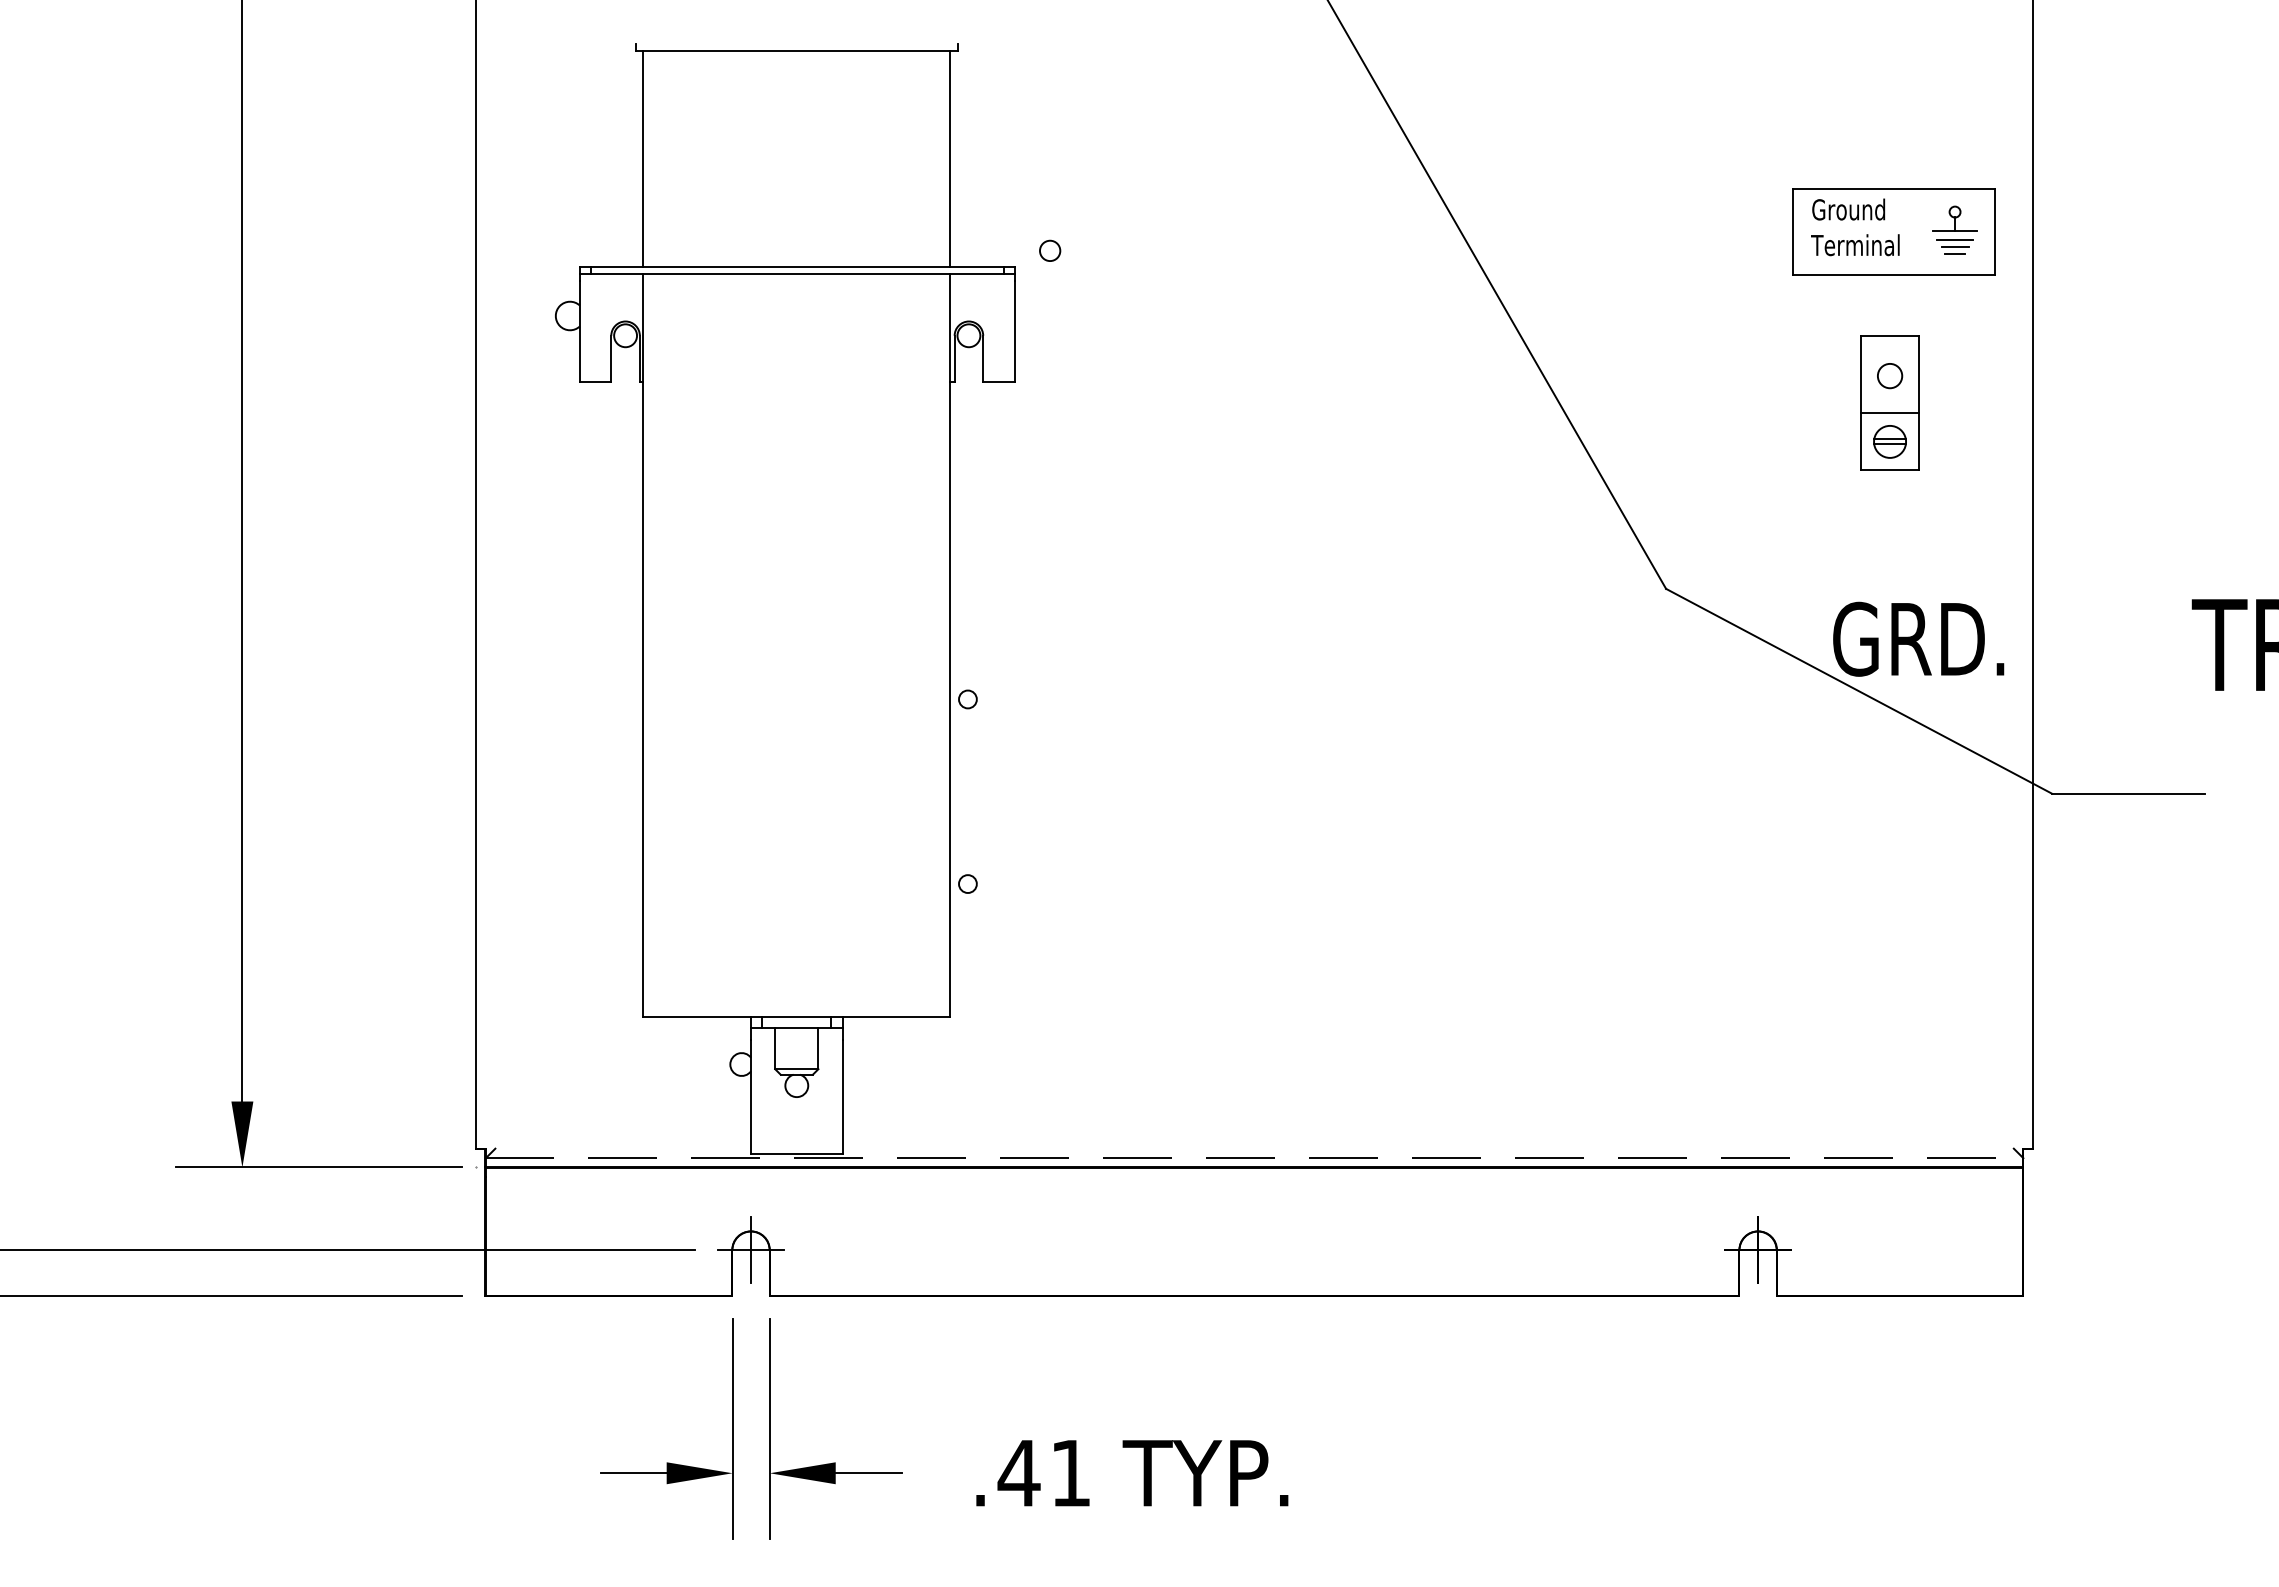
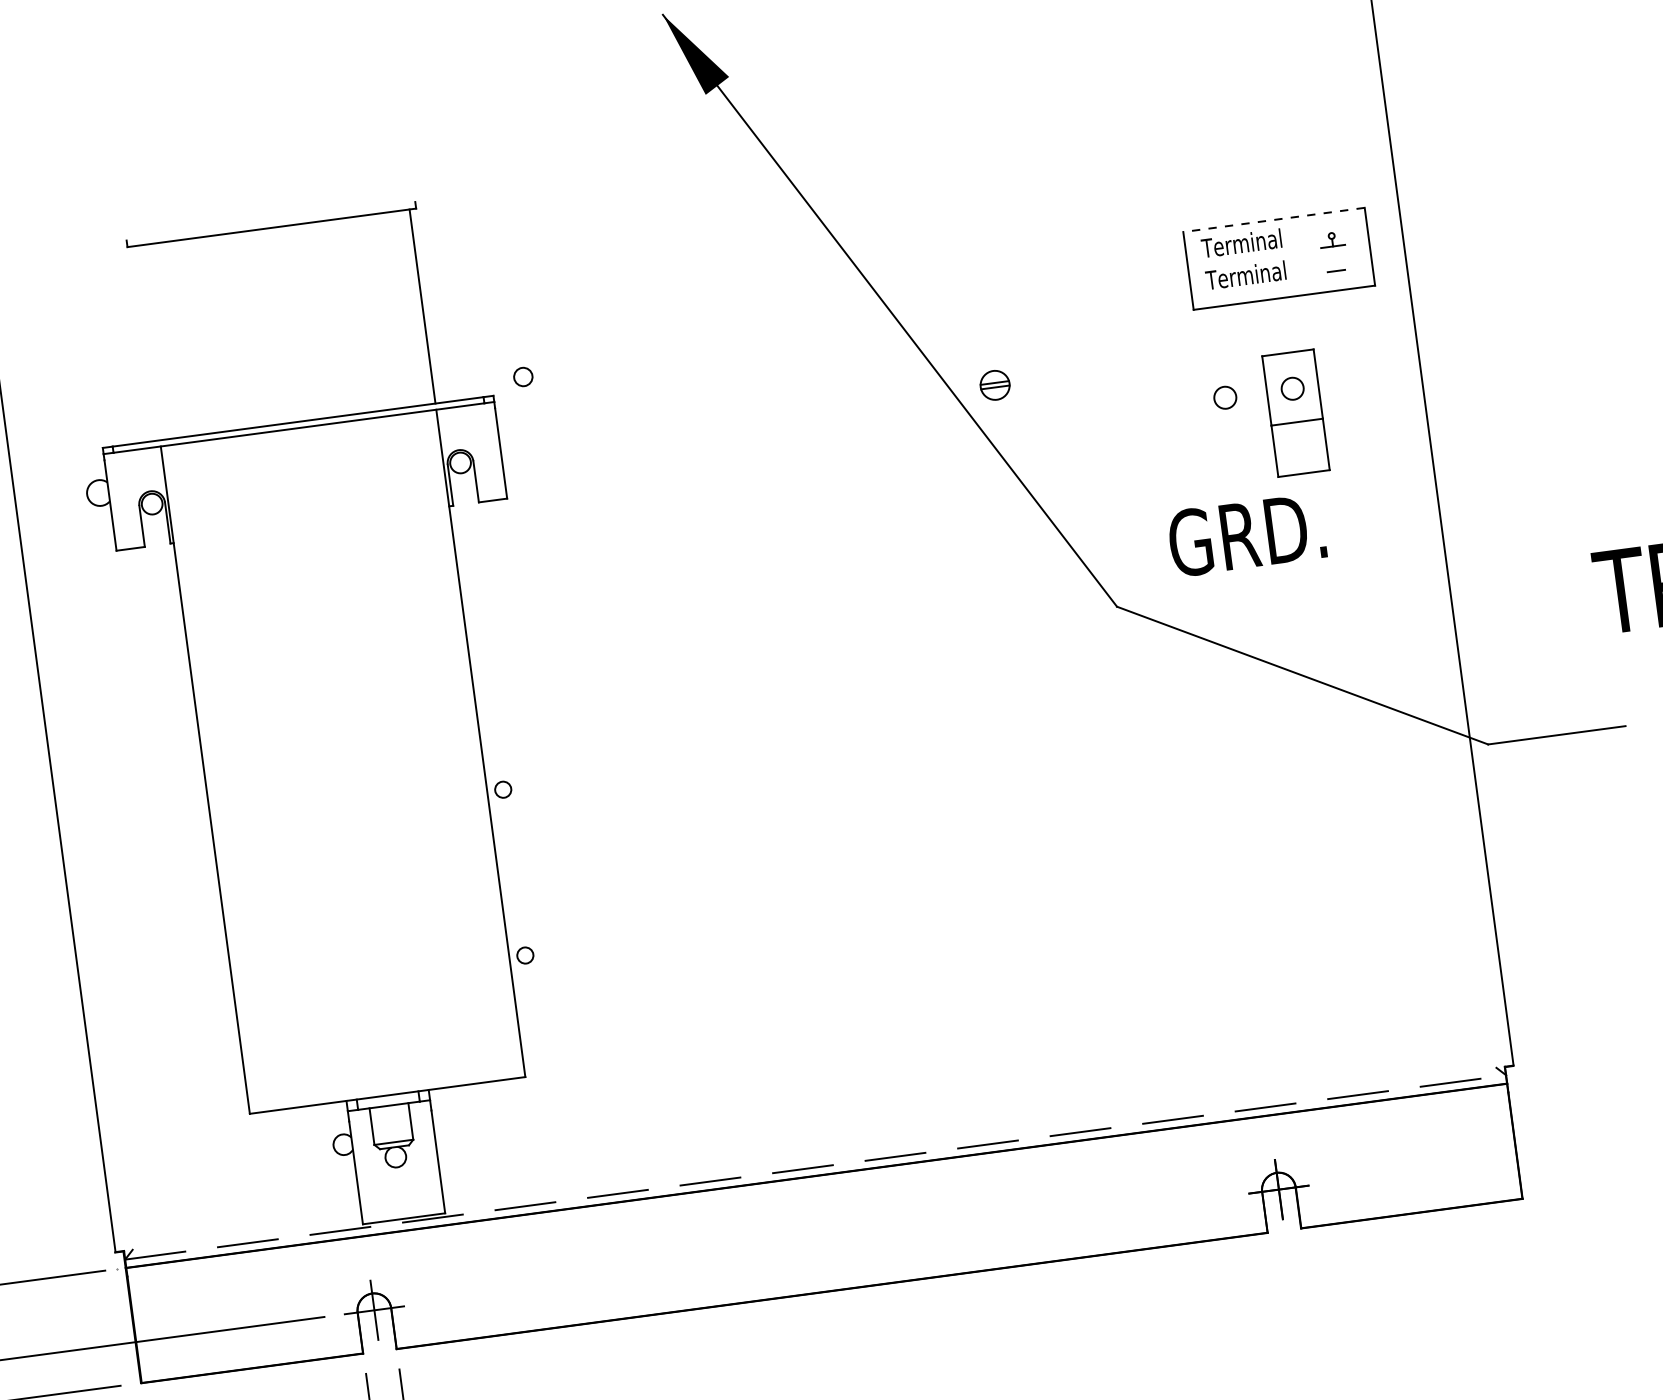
line: (643, 159) -> (147, 343), removed
line: (1894, 188) -> (1274, 219), solid -> dashed
text: (1855, 209) -> (1241, 243), Ground -> Terminal
part: (1954, 218) -> (1331, 239), size x0.6
line: (1954, 239) -> (1334, 258), removed
line: (1954, 246) -> (1335, 264), removed
circle: (1815, 376) -> (1225, 398), added
part: (1889, 441) -> (994, 385), moved
text: (1918, 638) -> (1246, 534), moved

